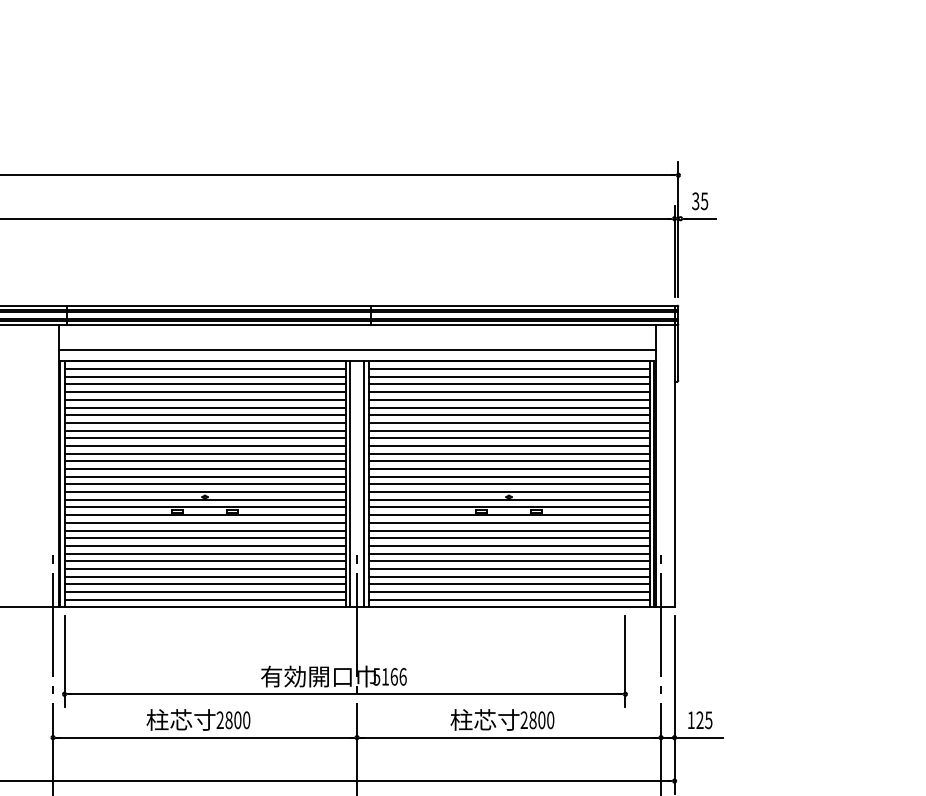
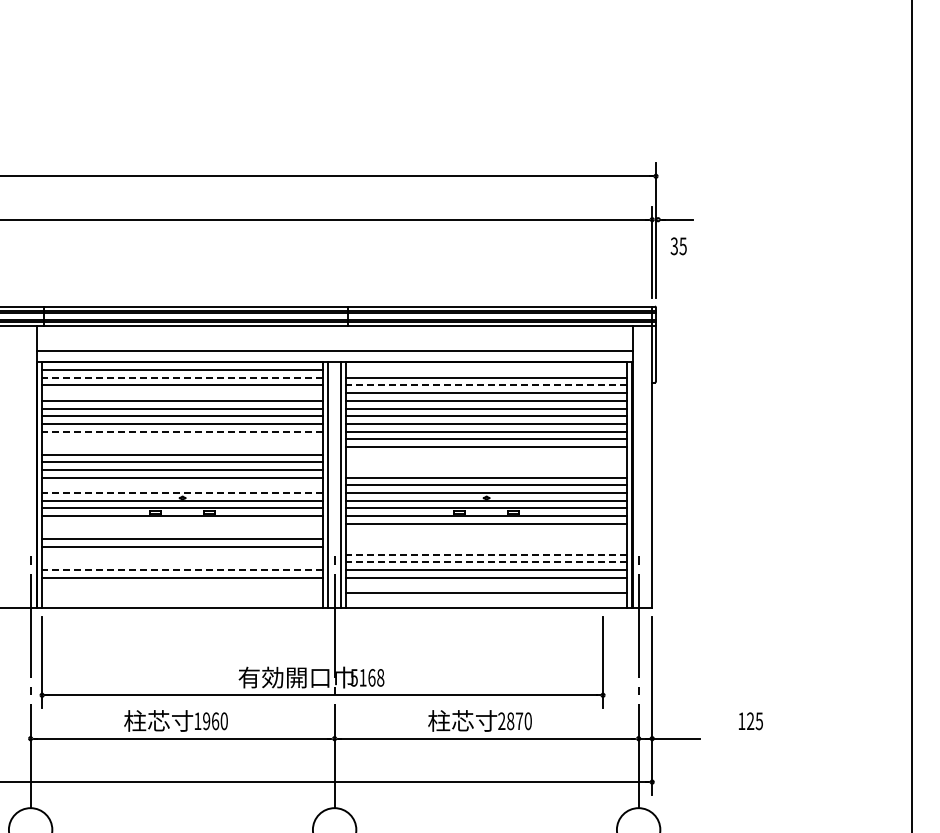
text: (699, 201) -> (678, 246), moved
line: (508, 369) -> (486, 370), removed
line: (204, 376) -> (182, 377), solid -> dashed
line: (508, 384) -> (486, 385), solid -> dashed
line: (204, 392) -> (182, 393), removed
line: (204, 430) -> (182, 431), solid -> dashed
line: (204, 438) -> (182, 439), removed
line: (204, 445) -> (182, 446), removed
line: (508, 453) -> (486, 454), removed
line: (508, 461) -> (486, 462), removed
line: (508, 469) -> (486, 470), removed
line: (204, 484) -> (182, 485), removed
line: (204, 492) -> (182, 493), solid -> dashed
line: (204, 522) -> (182, 523), removed
line: (204, 530) -> (182, 531), removed
line: (508, 530) -> (486, 531), removed
line: (508, 538) -> (486, 539), removed
line: (508, 545) -> (486, 546), removed
line: (204, 553) -> (182, 554), removed
line: (508, 553) -> (486, 554), solid -> dashed
line: (204, 561) -> (182, 562), removed
line: (508, 561) -> (486, 562), solid -> dashed
line: (204, 568) -> (182, 569), solid -> dashed
line: (204, 584) -> (182, 585), removed
line: (508, 584) -> (486, 585), removed
line: (204, 592) -> (182, 593), removed
line: (204, 599) -> (182, 600), removed
line: (508, 599) -> (486, 600), removed
text: (402, 676) -> (380, 677), 5166 -> 5168
text: (228, 720) -> (206, 721), 2800 -> 1960
text: (541, 720) -> (519, 721), 2800 -> 2870
text: (699, 720) -> (750, 721), moved

